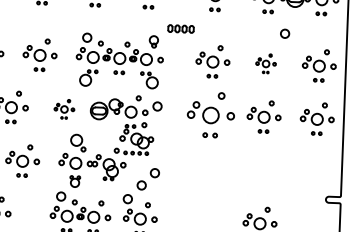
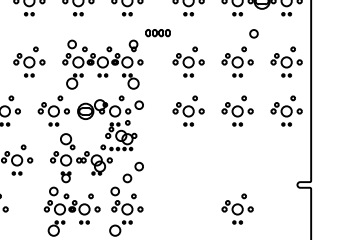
part: (266, 63) -> (237, 61), size x1.67
part: (64, 108) -> (53, 110), size x1.67
part: (210, 114) -> (188, 110), size x0.71

